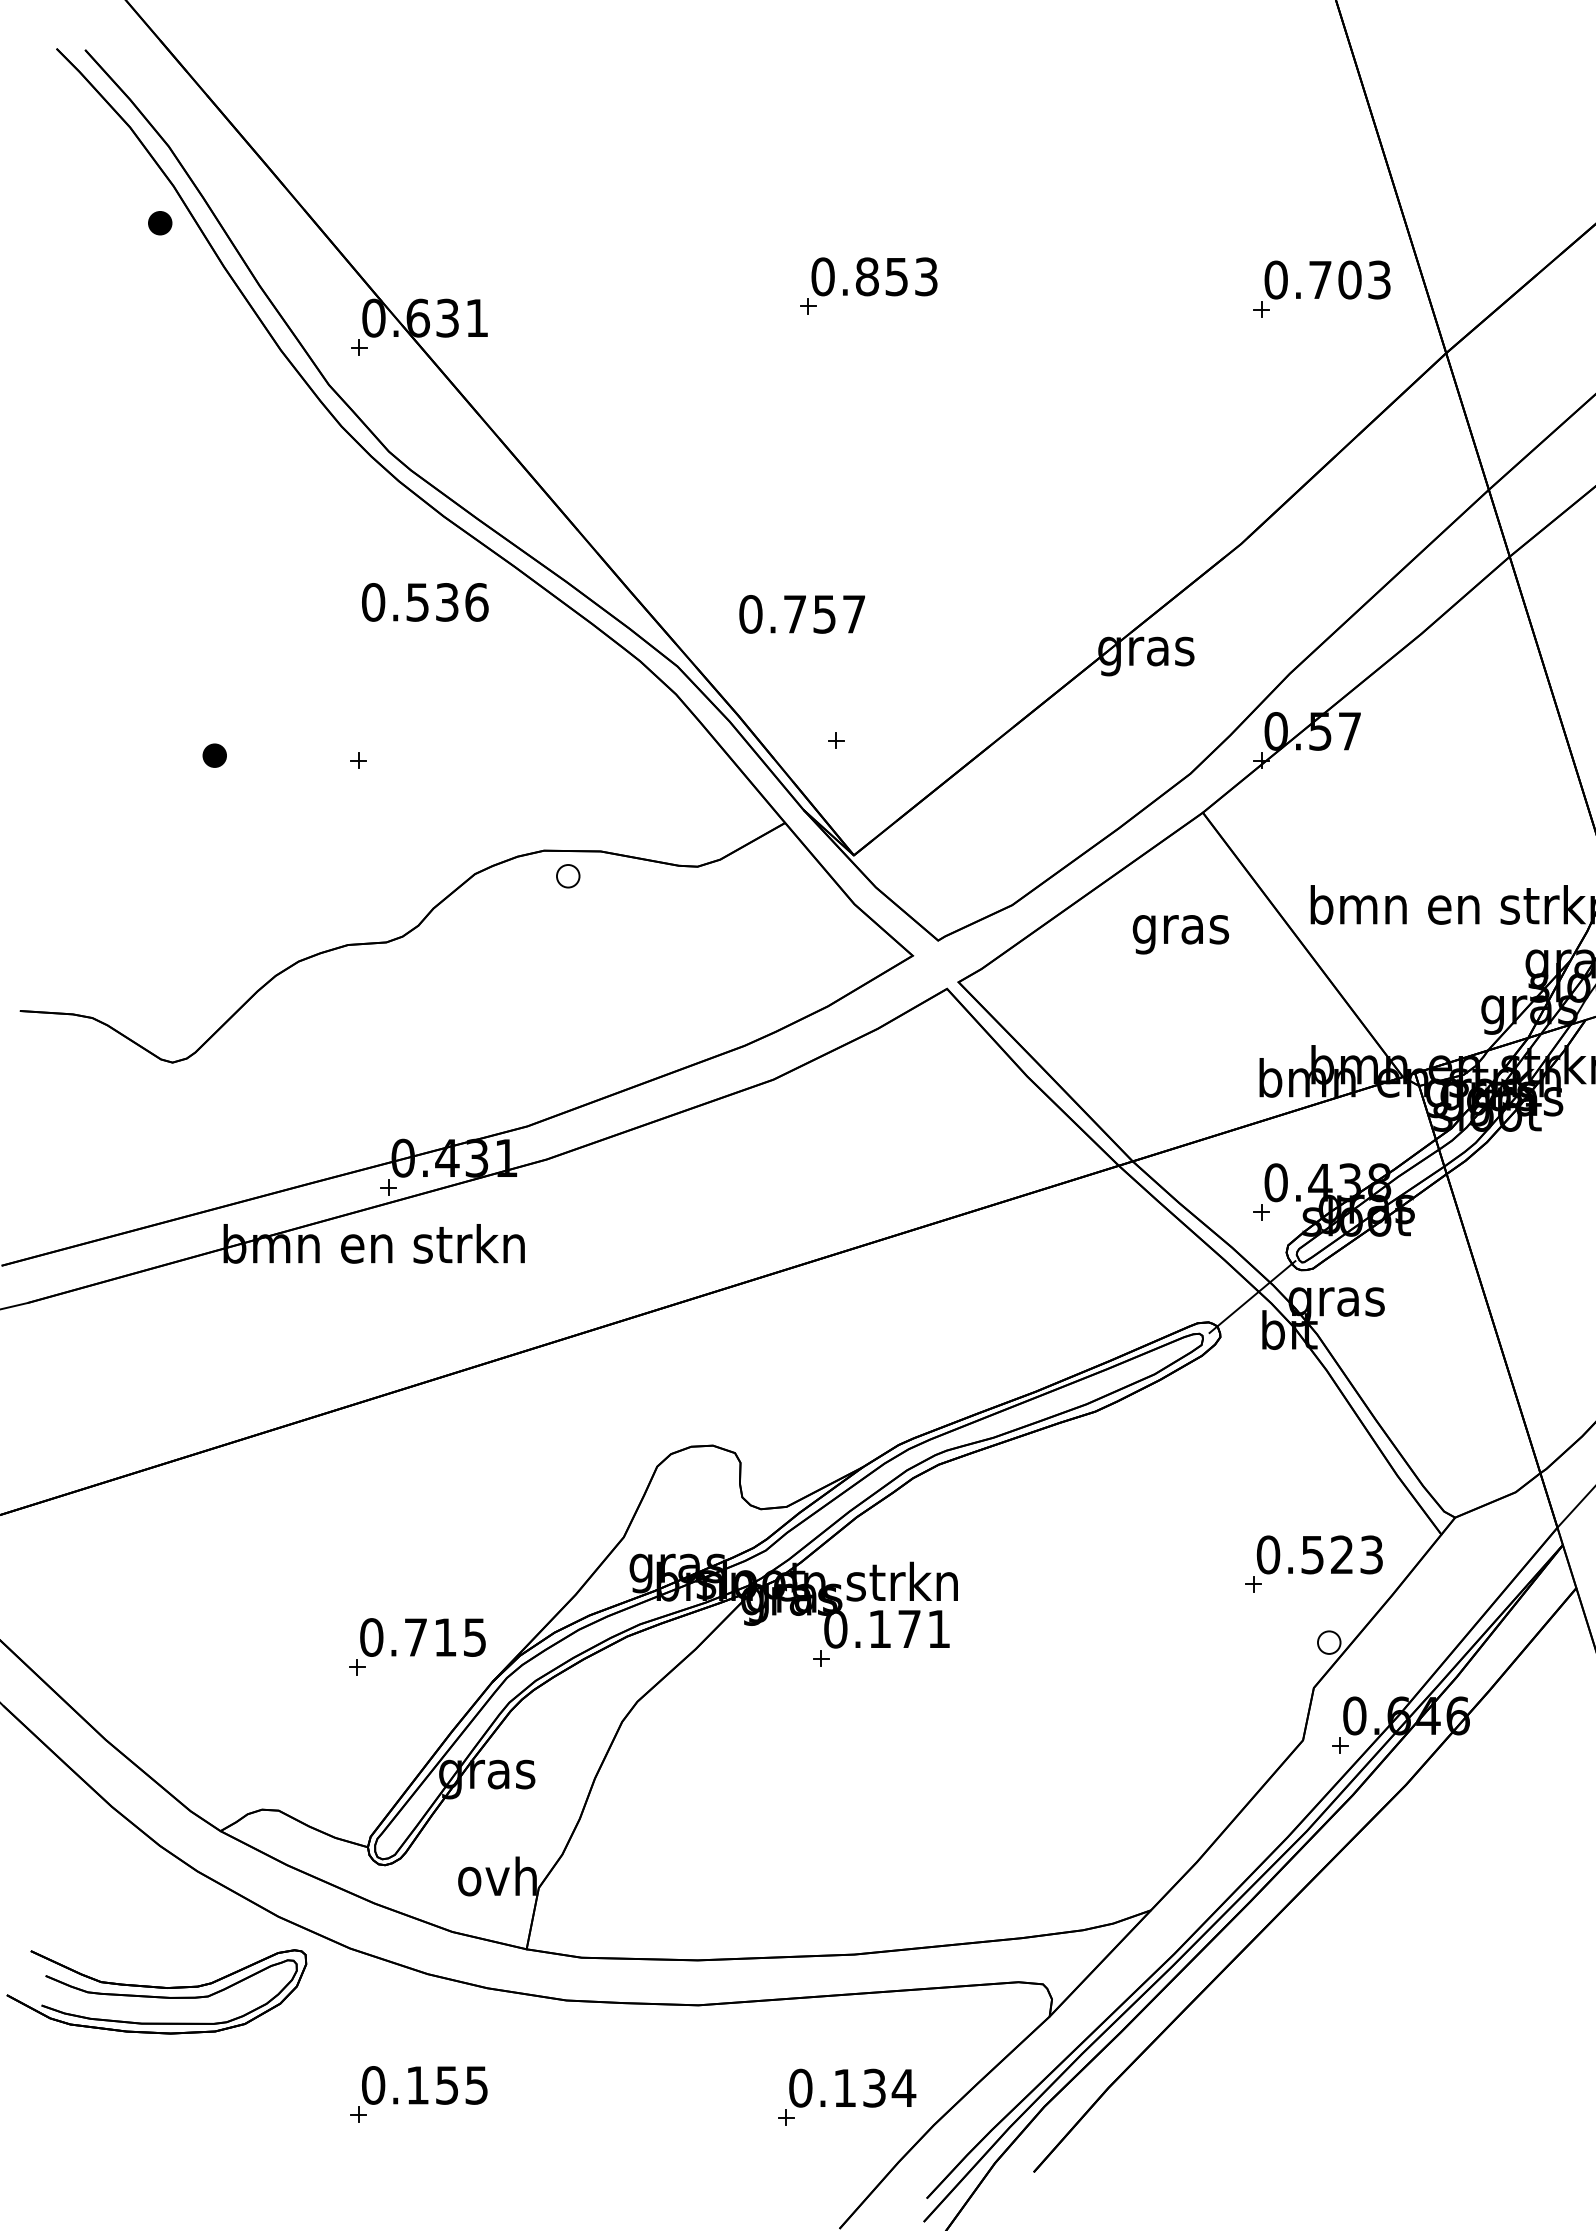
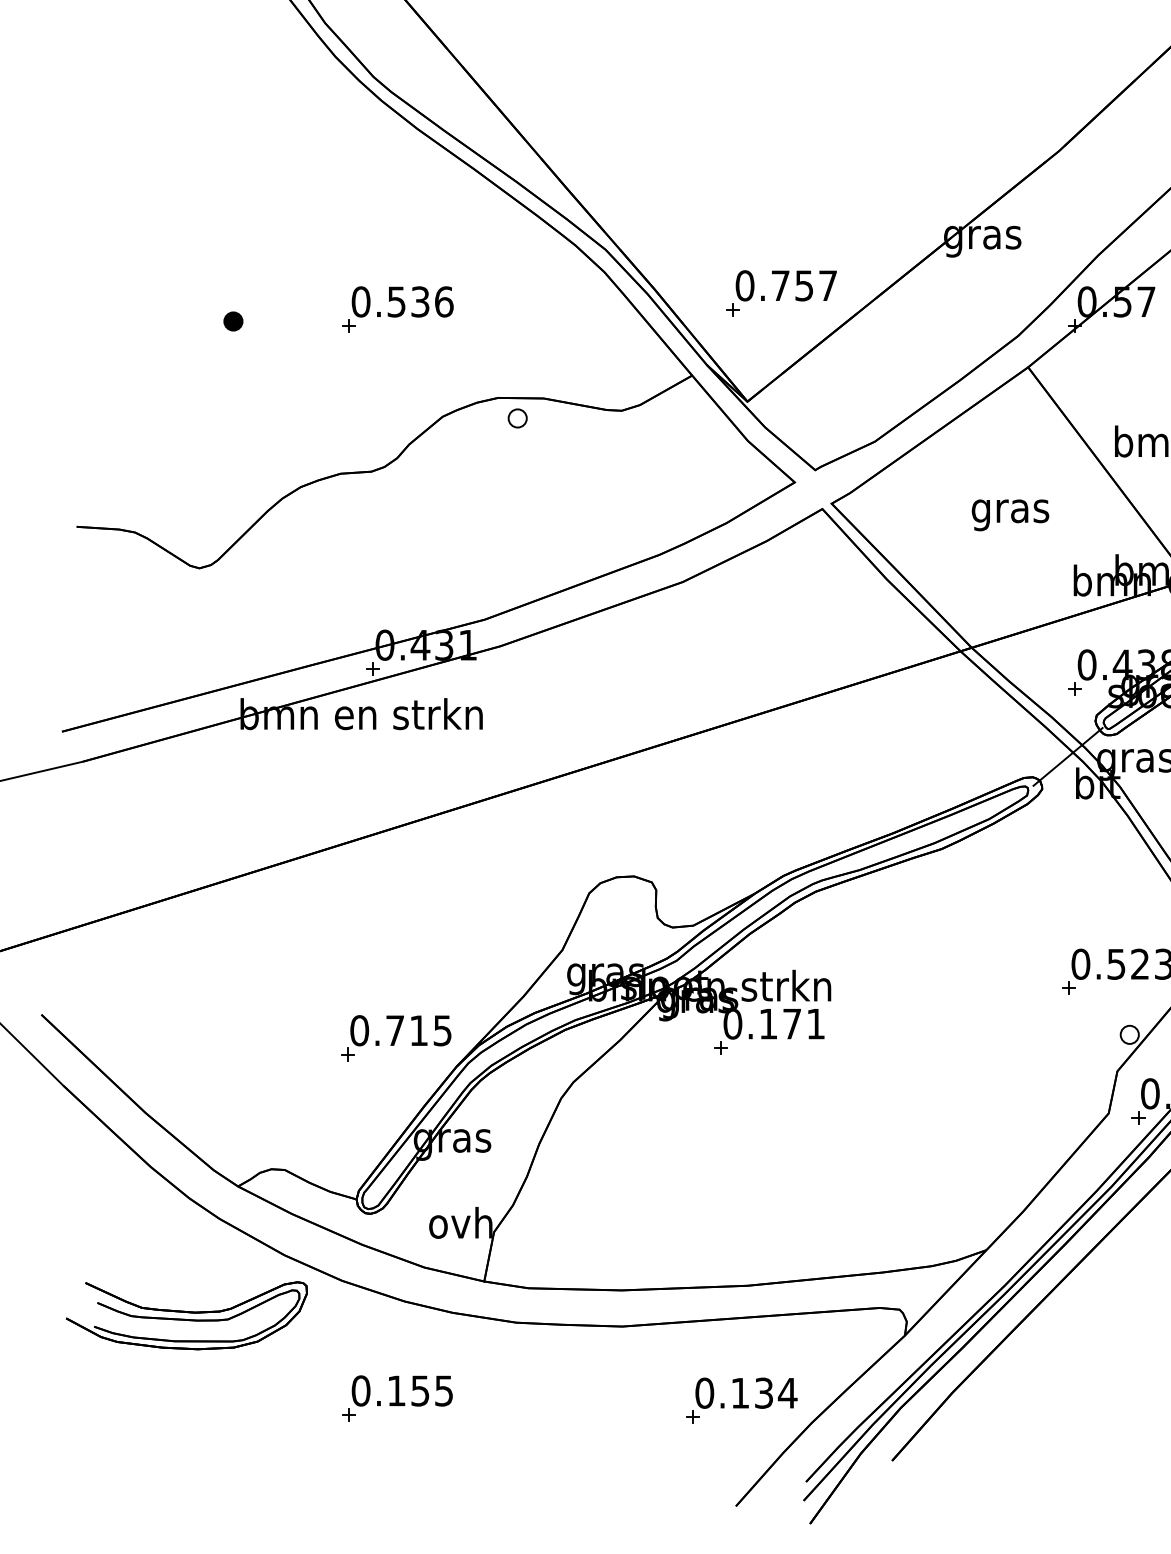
text: (425, 602) -> (402, 302), moved
text: (801, 614) -> (785, 285), moved
text: (1180, 934) -> (1010, 515), moved

